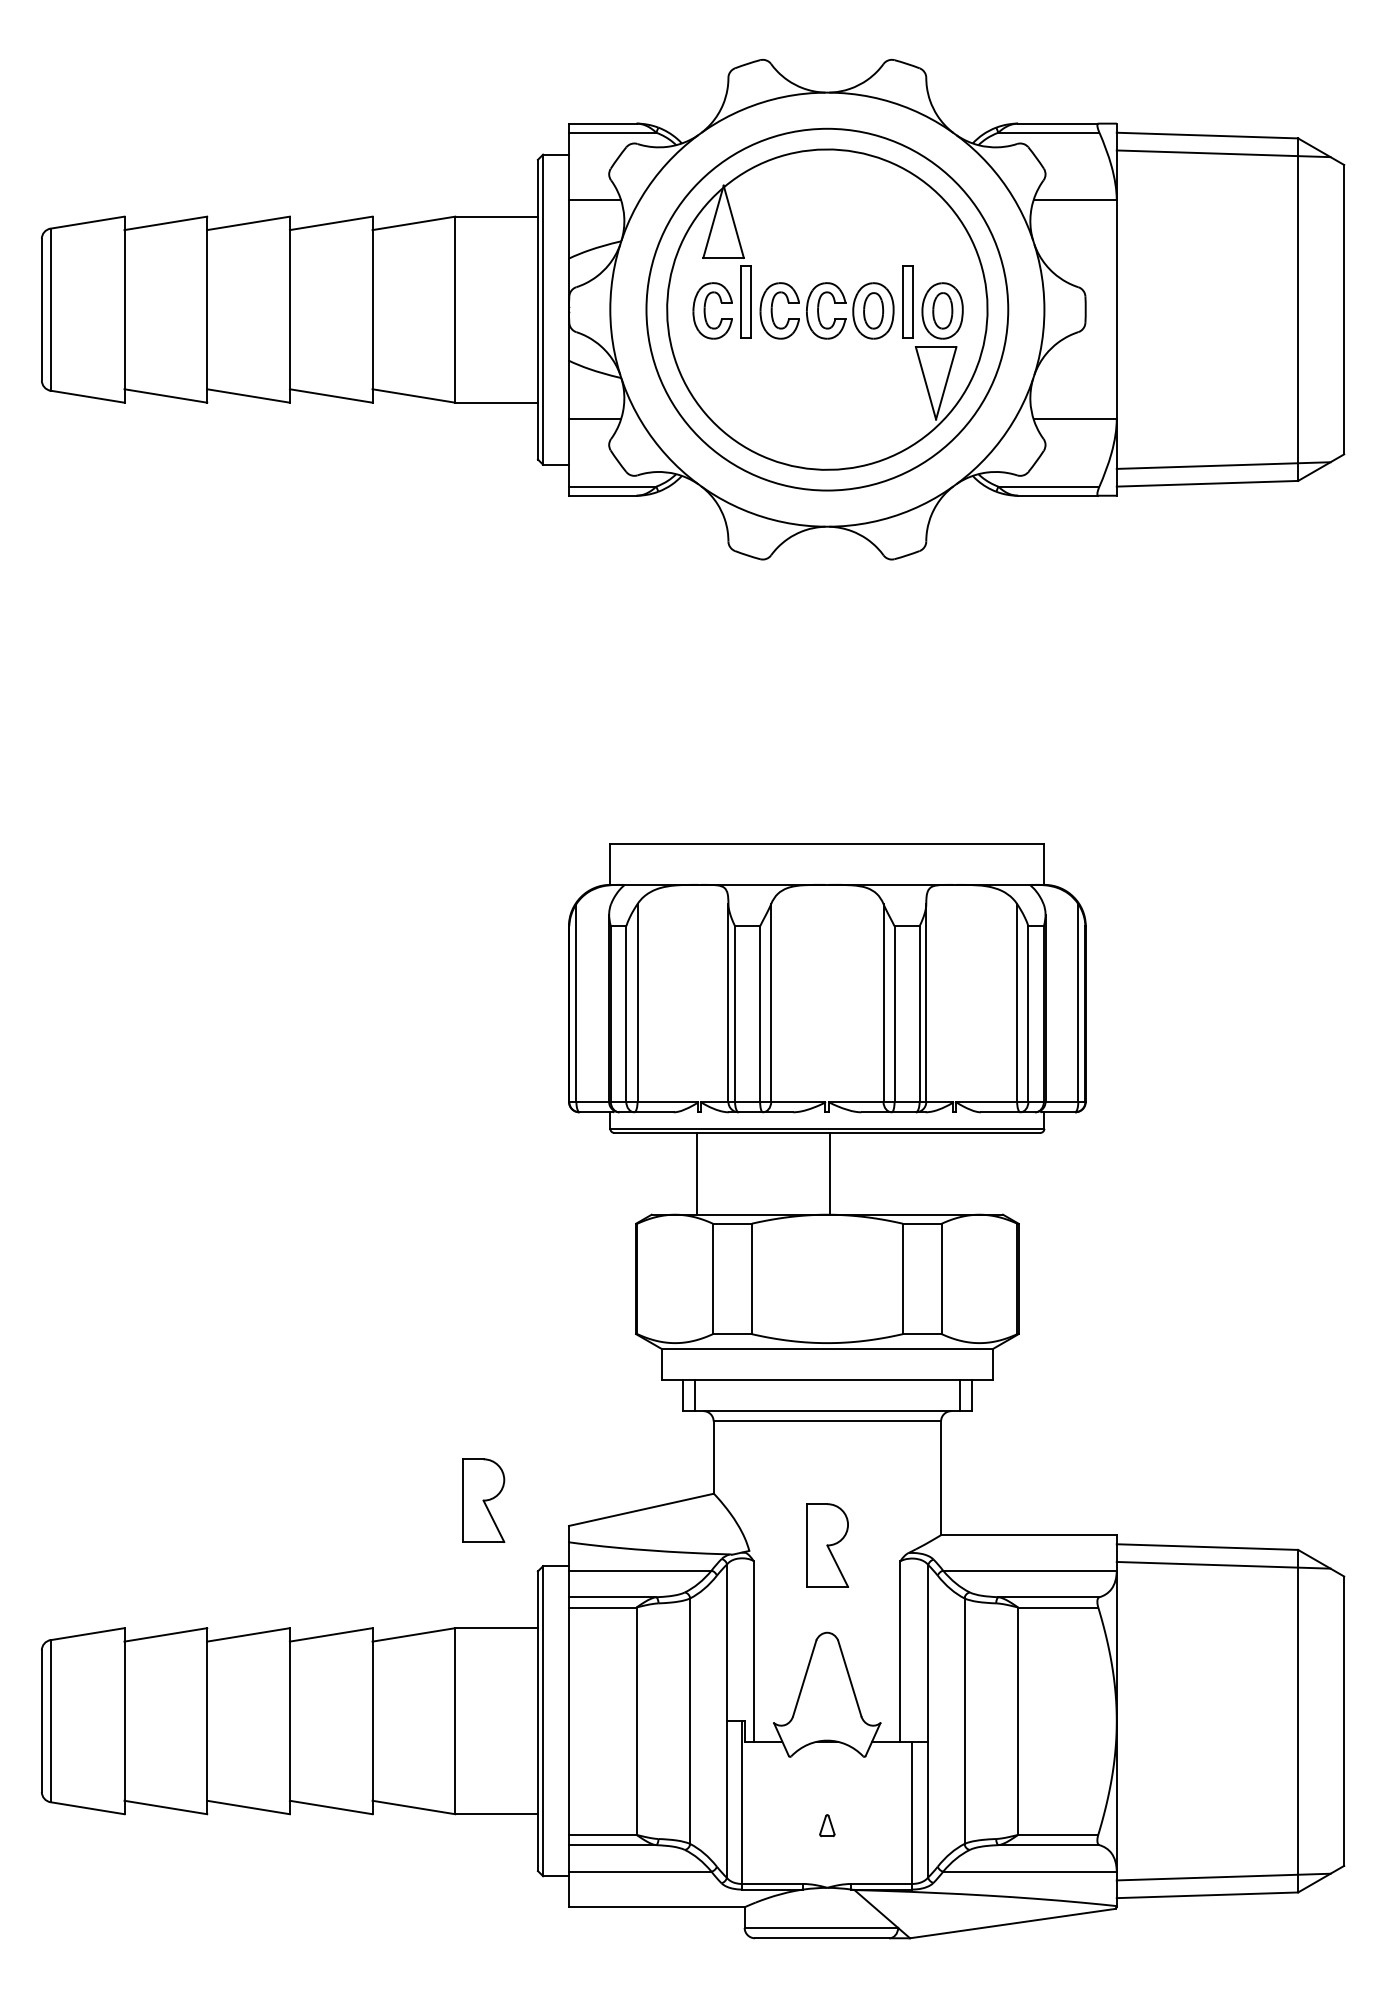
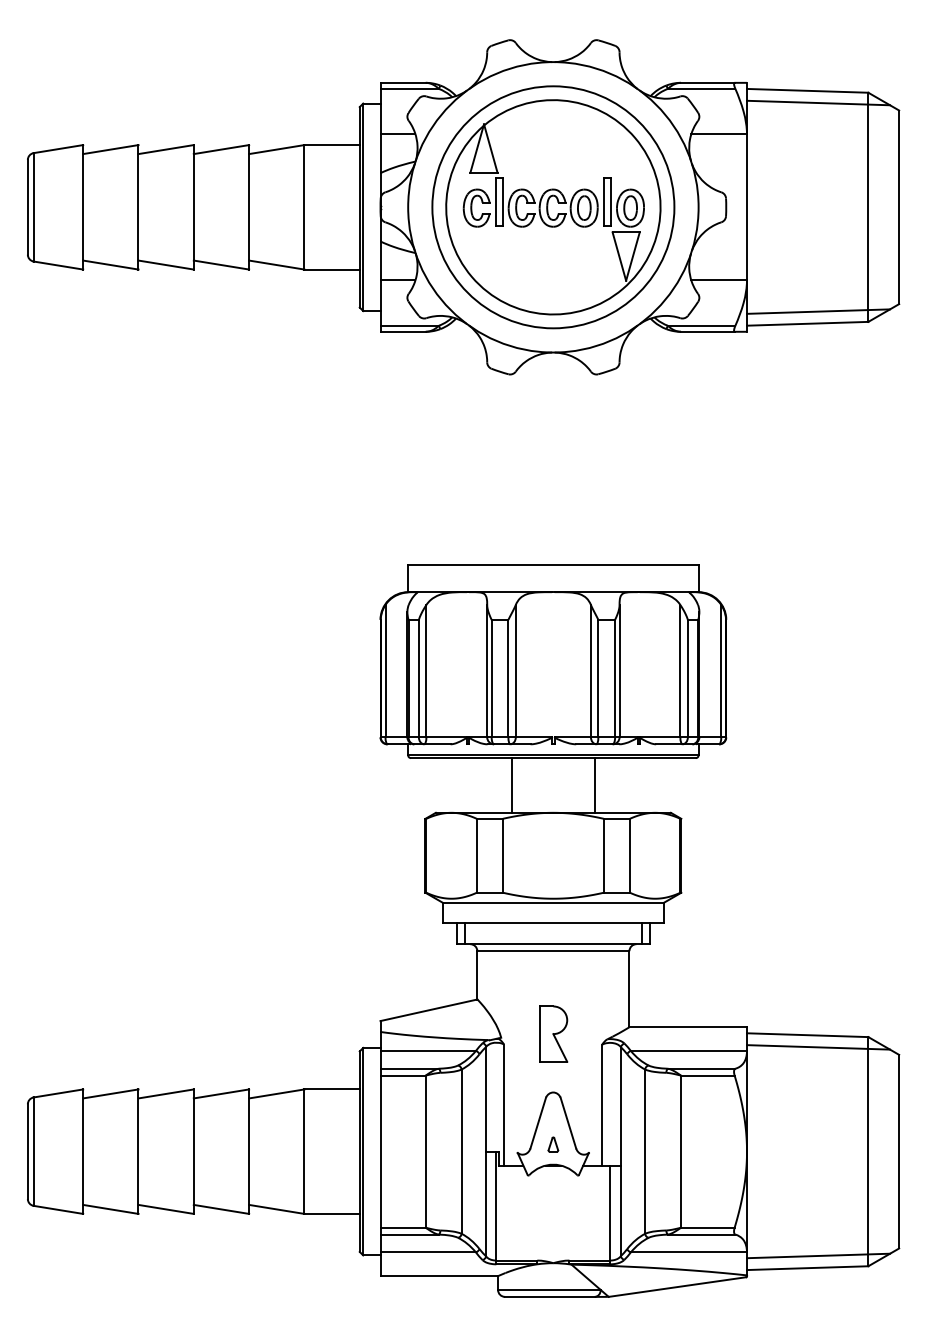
line: (695, 1173) -> (511, 785), moved
line: (829, 1173) -> (594, 785), moved
part: (483, 1499) -> (323, 1003), removed
part: (827, 1825) -> (553, 1144), moved

